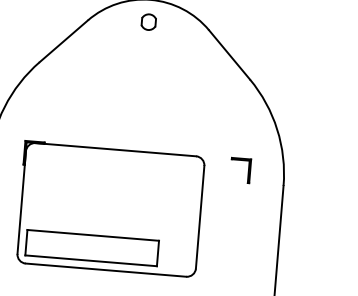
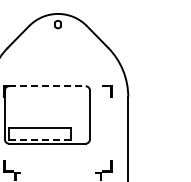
line: (115, 150) -> (47, 86), solid -> dashed
line: (92, 260) -> (40, 139), solid -> dashed

